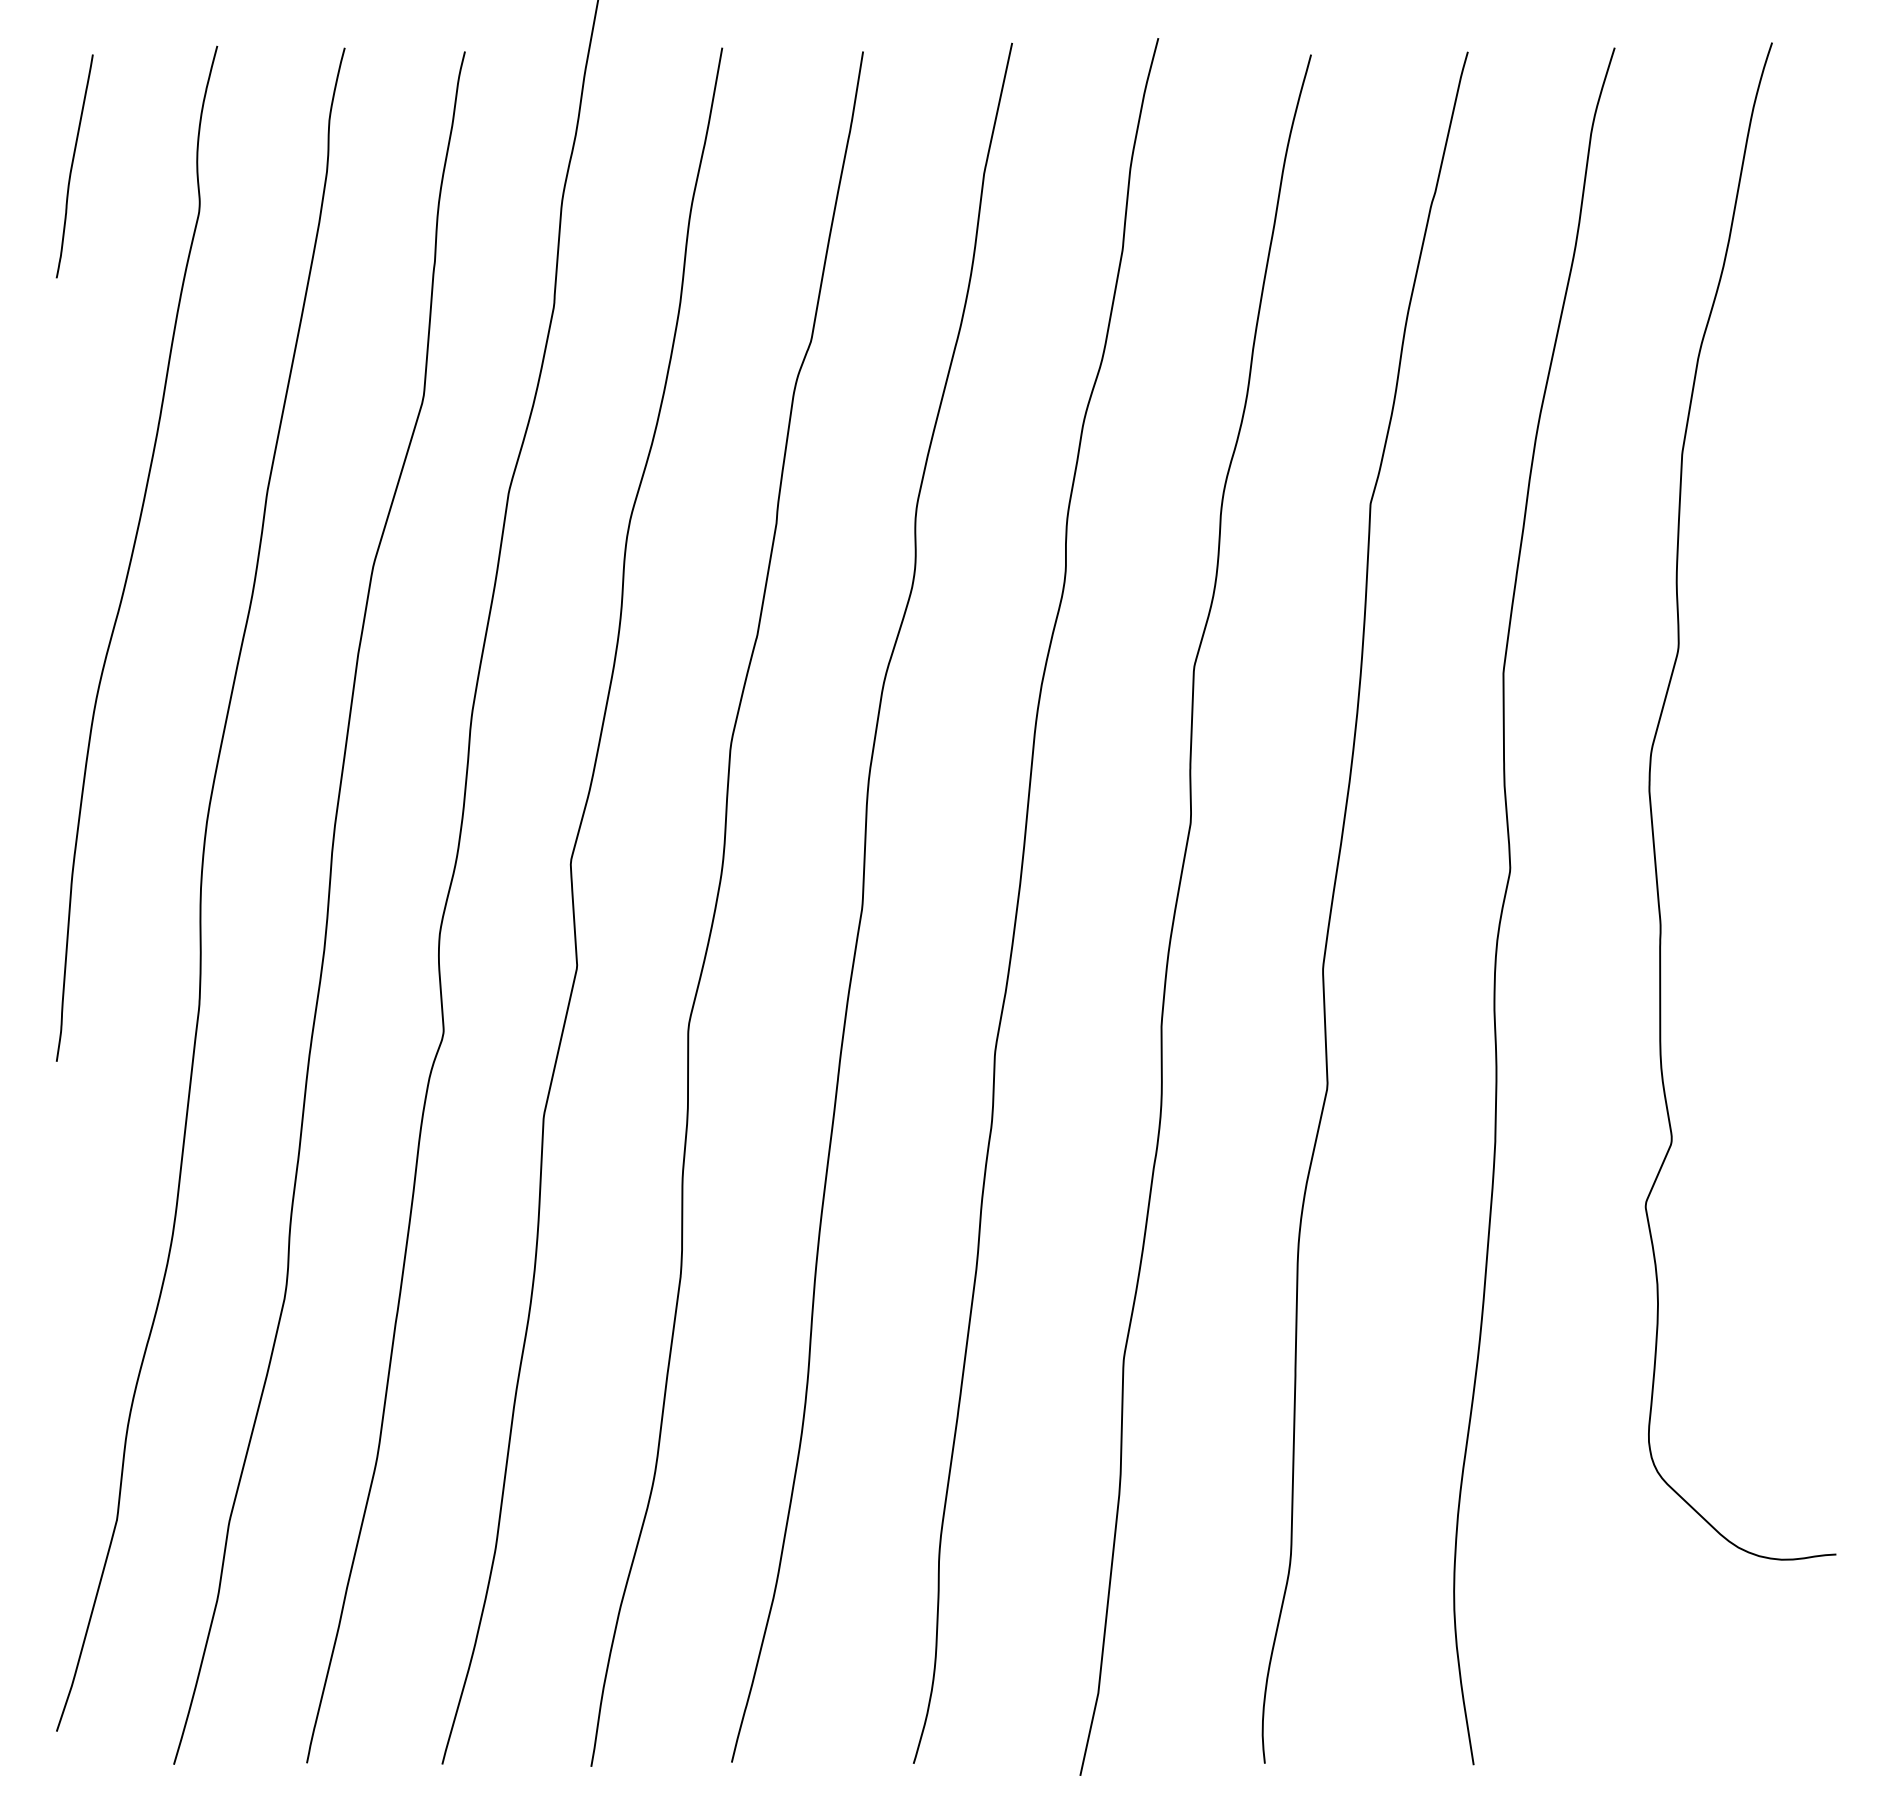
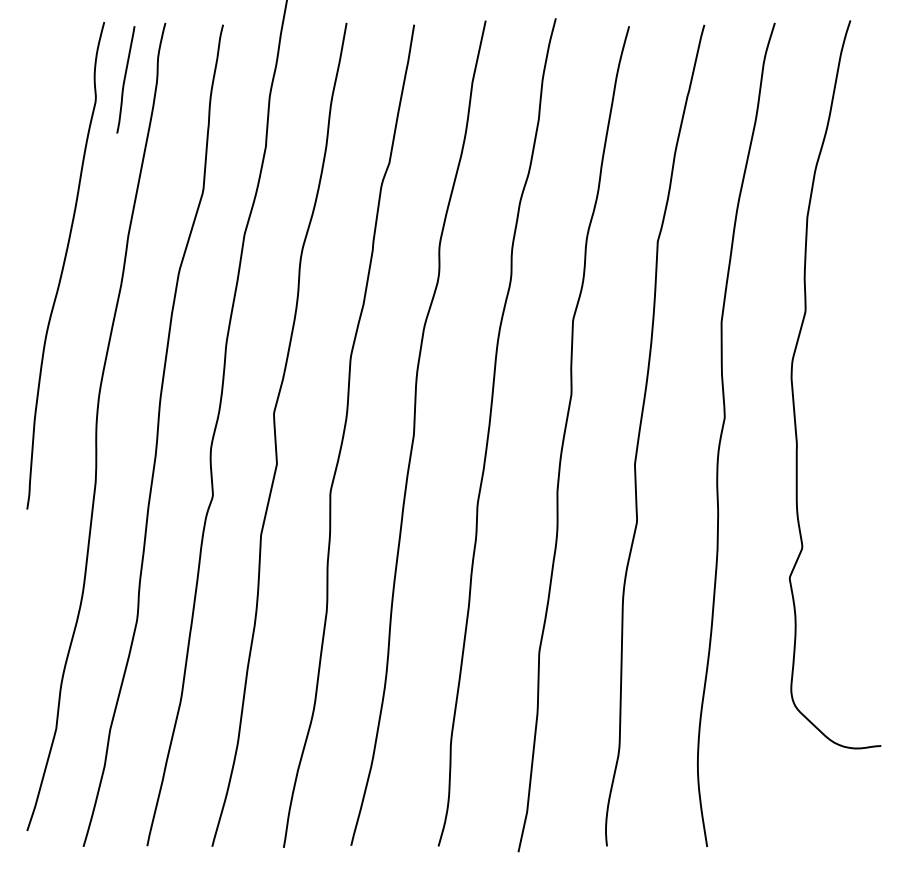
curve: (73, 165) -> (125, 79), moved

